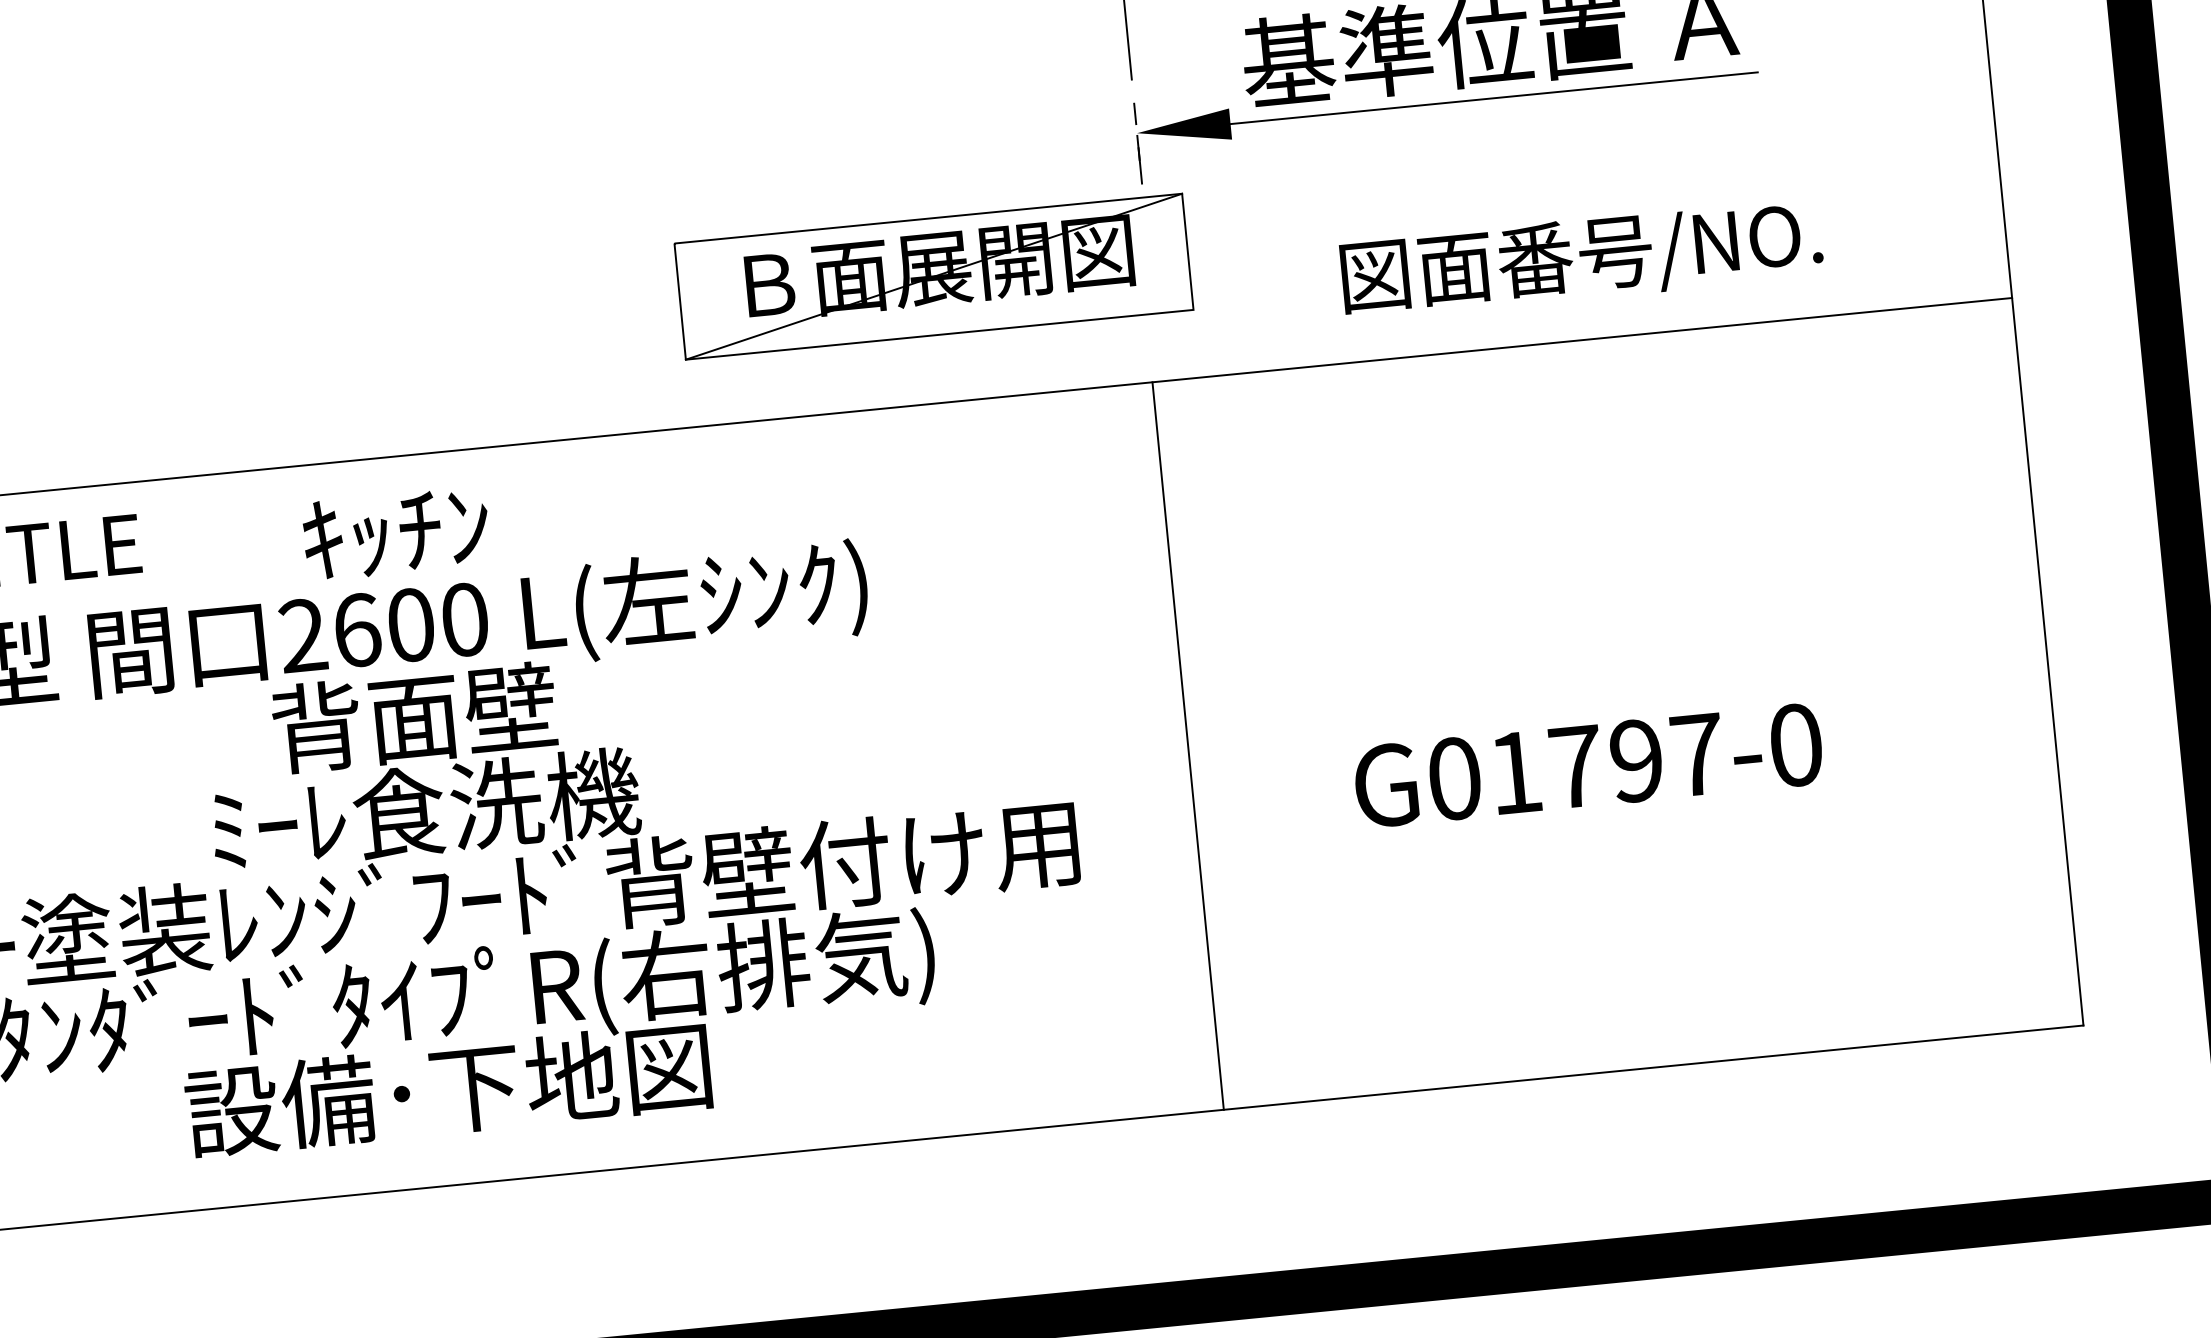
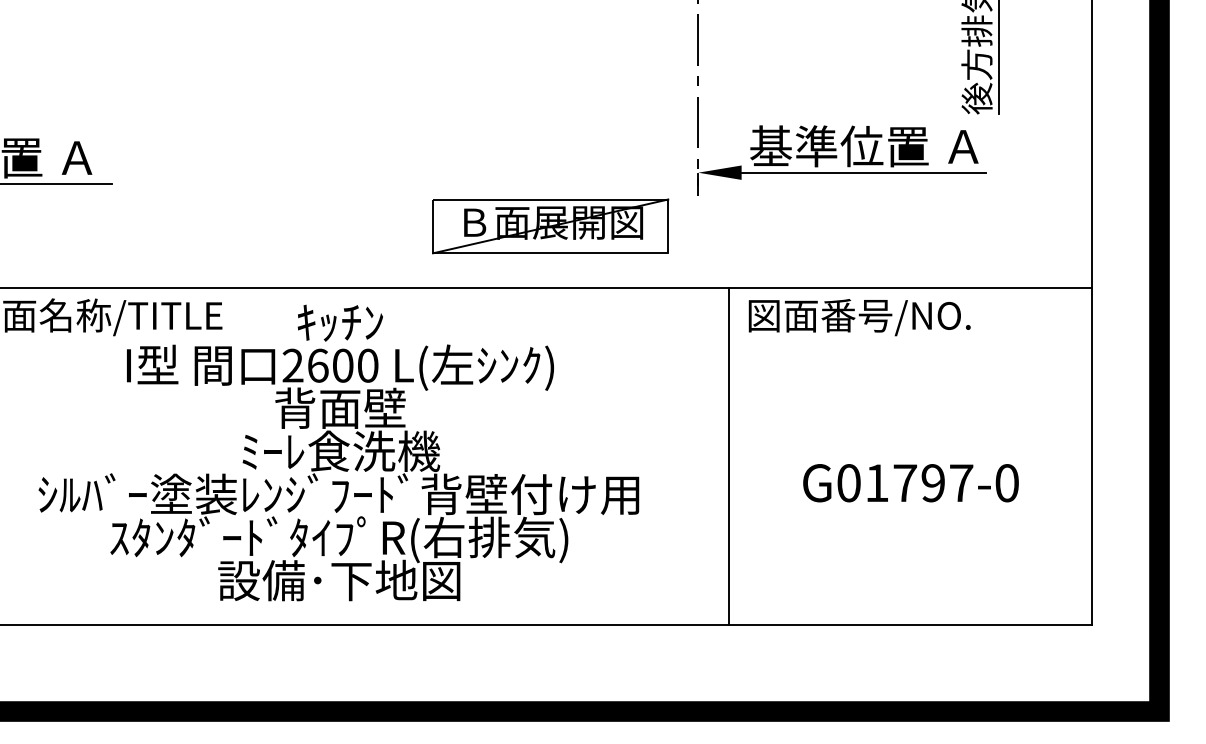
text: (1581, 259) -> (859, 317), moved
part: (933, 276) -> (550, 226), moved
line: (1188, 744) -> (729, 455), moved
text: (1587, 766) -> (910, 483), moved

